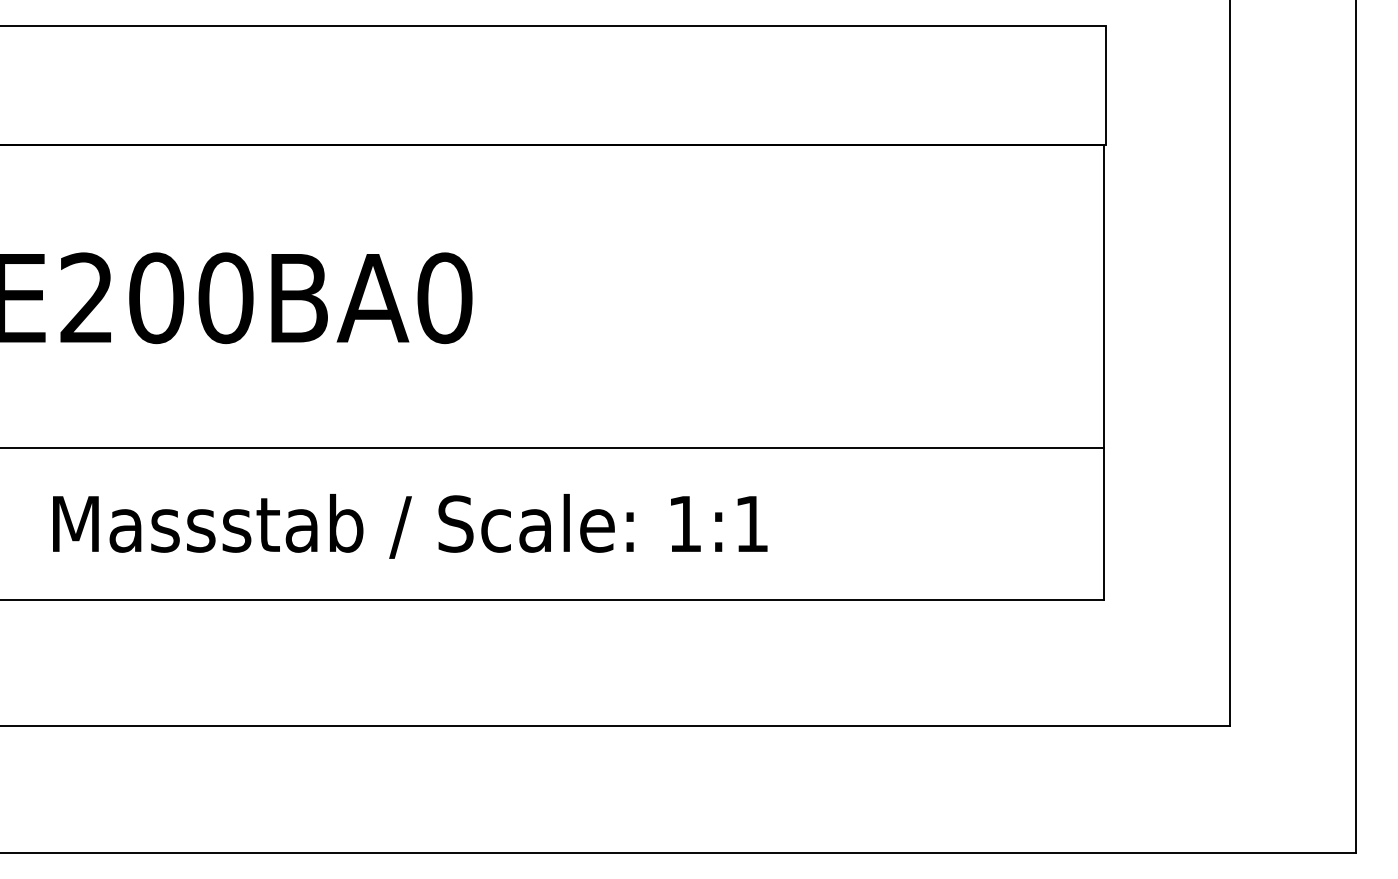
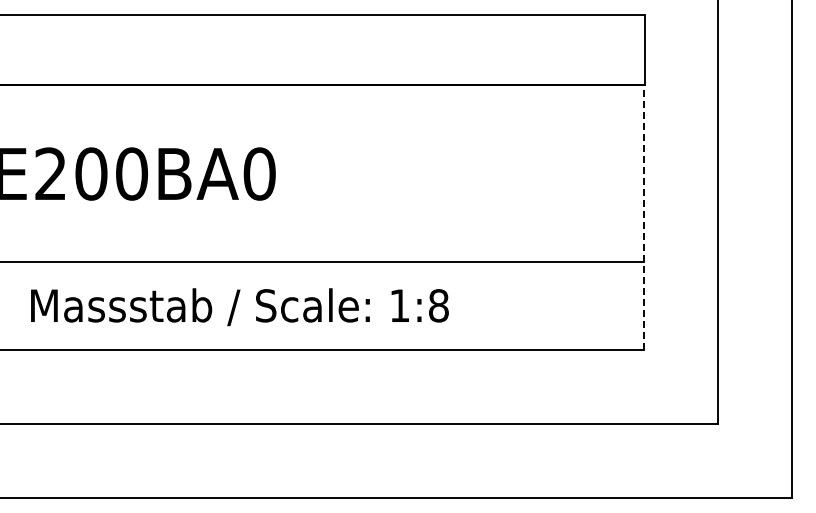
line: (1104, 372) -> (644, 217), solid -> dashed
text: (751, 523) -> (438, 305), 1:1 -> 1:8

